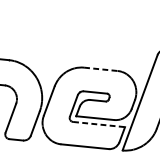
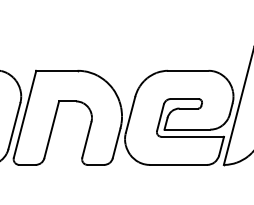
line: (101, 69) -> (188, 70), dashed -> solid
line: (99, 124) -> (193, 136), dashed -> solid

